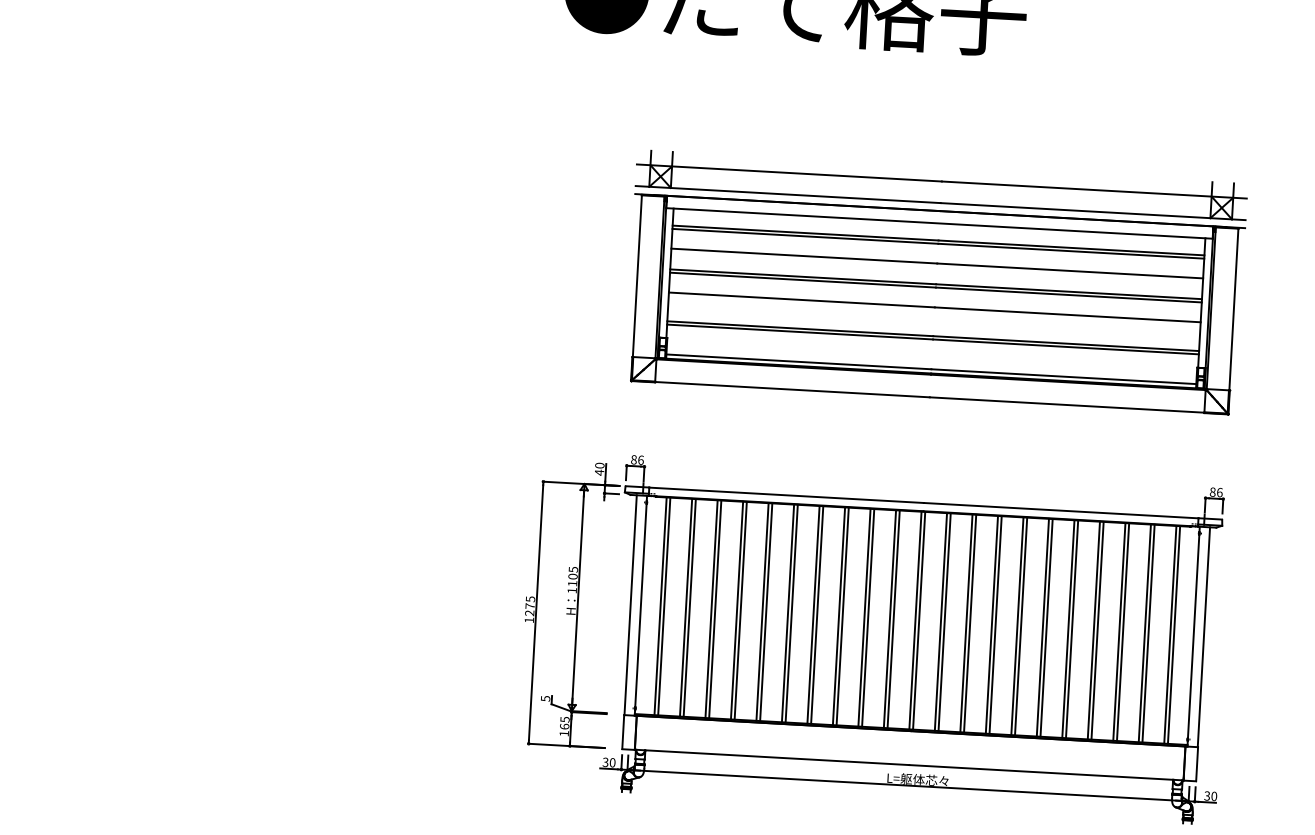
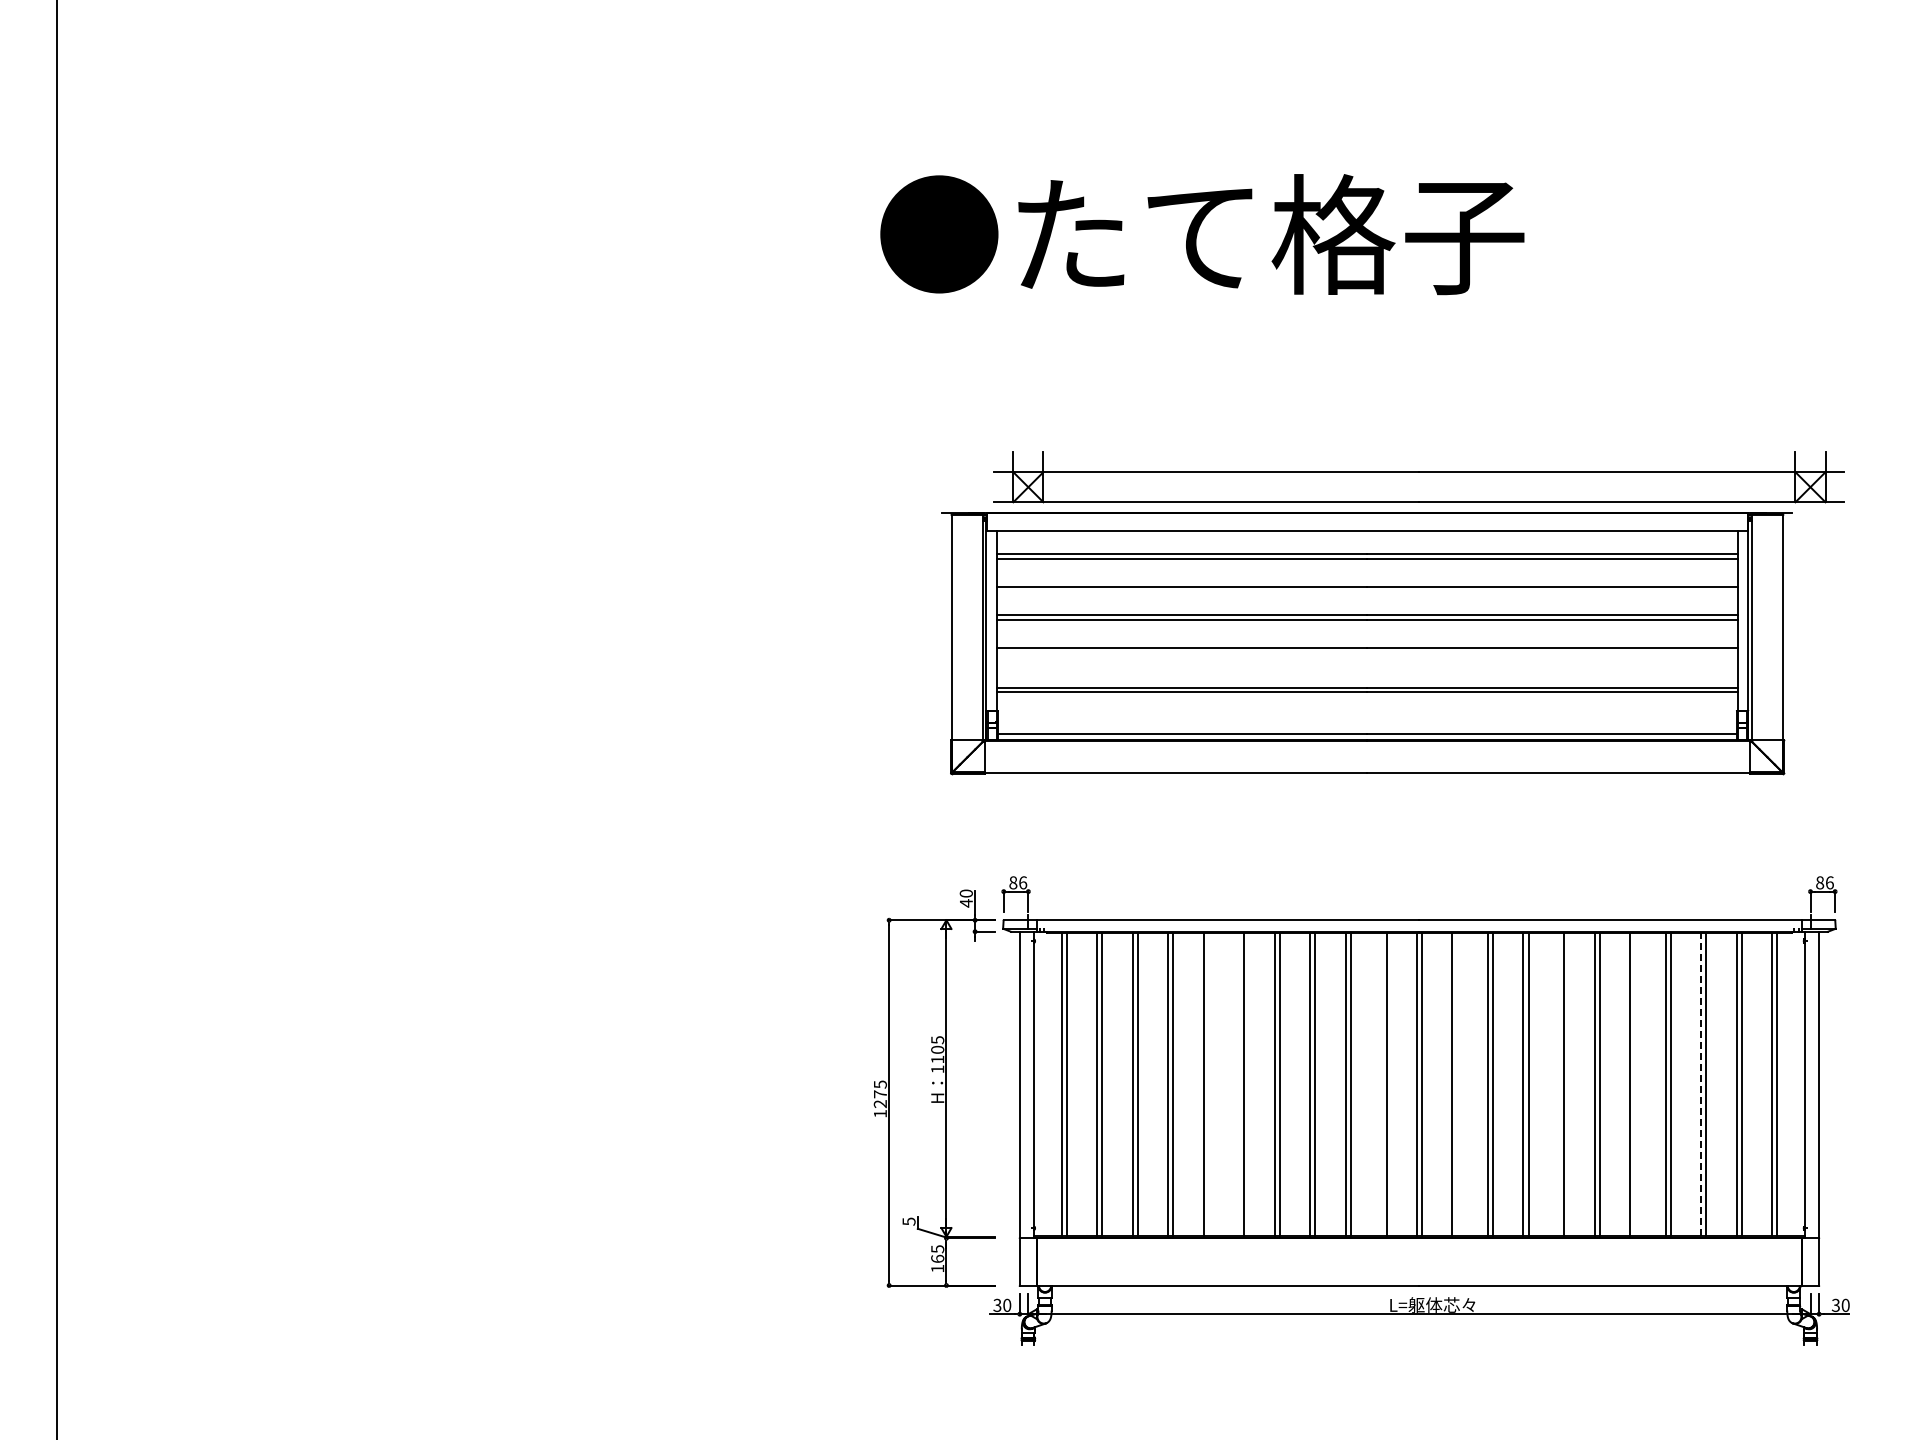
part: (934, 304) -> (1366, 643), moved
line: (765, 611) -> (1208, 1083), removed
line: (788, 612) -> (1239, 1083), removed
line: (890, 618) -> (1381, 1083), removed
line: (944, 621) -> (1457, 1083), removed
line: (1017, 625) -> (1558, 1083), removed
line: (1072, 628) -> (1635, 1083), removed
line: (1119, 632) -> (1701, 1084), solid -> dashed

